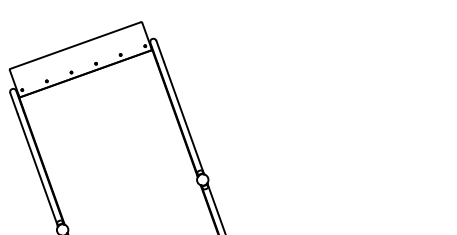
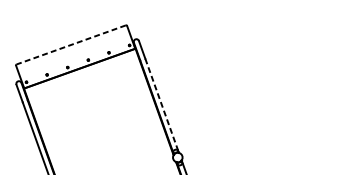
line: (75, 45) -> (71, 44), solid -> dashed
line: (184, 118) -> (162, 106), solid -> dashed

